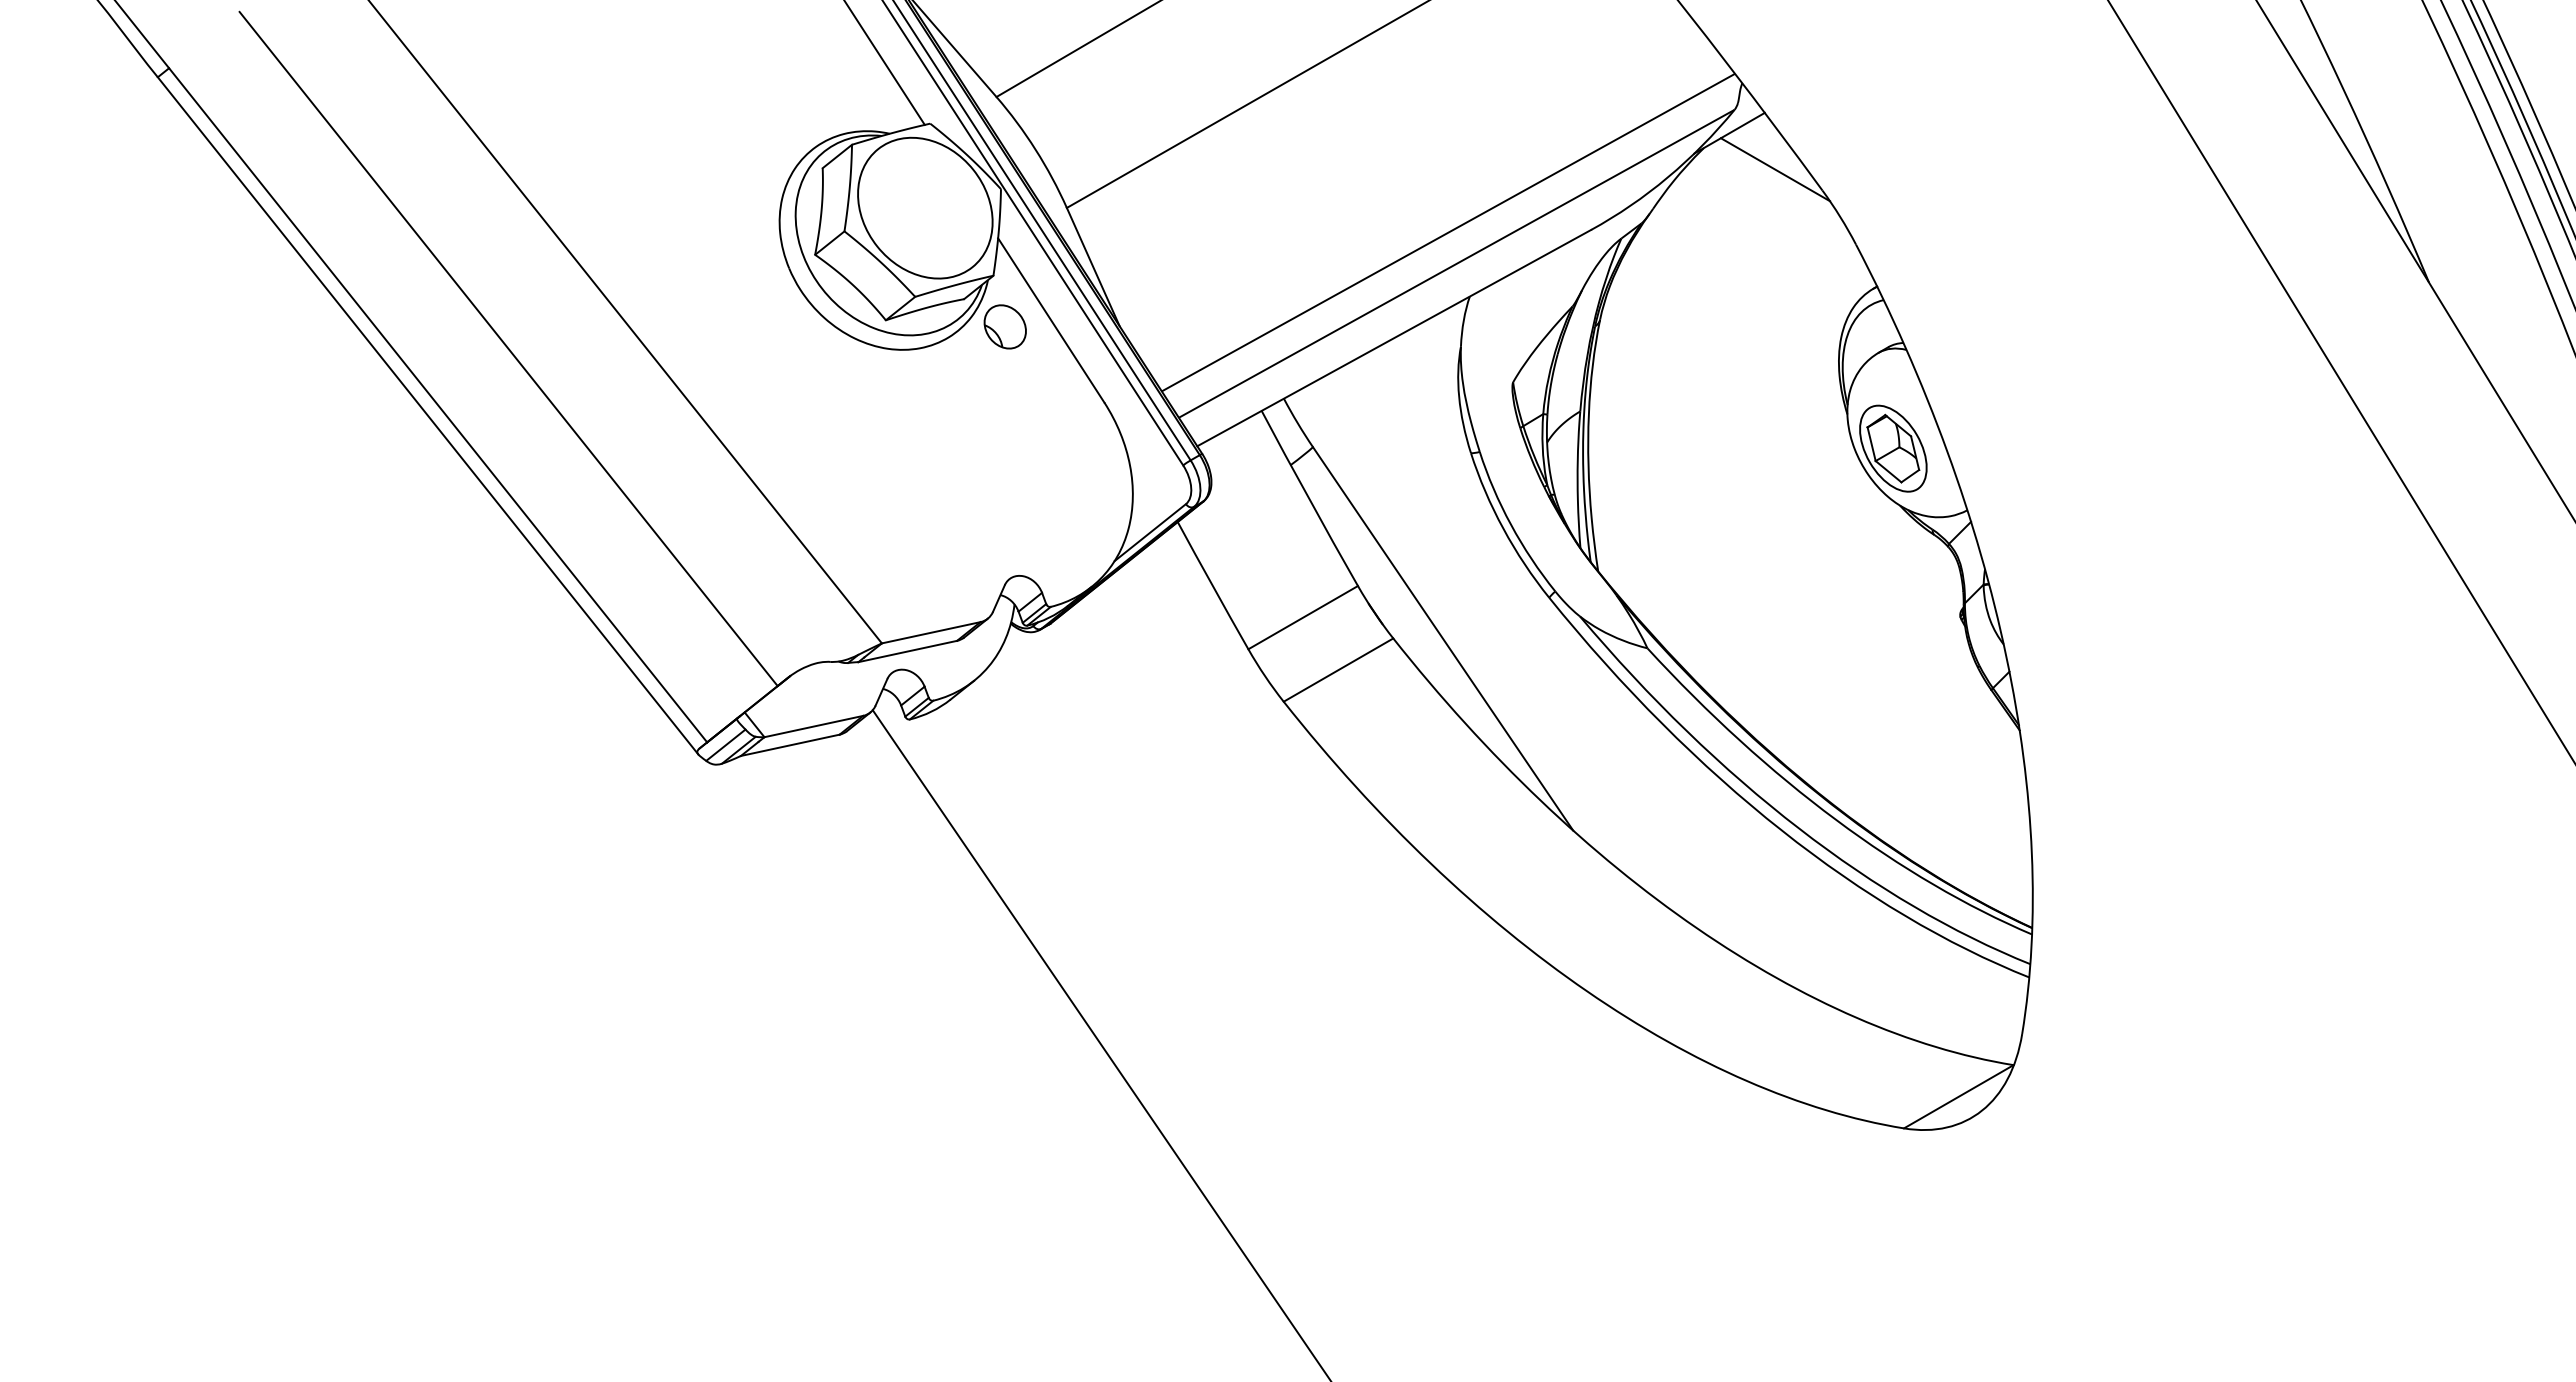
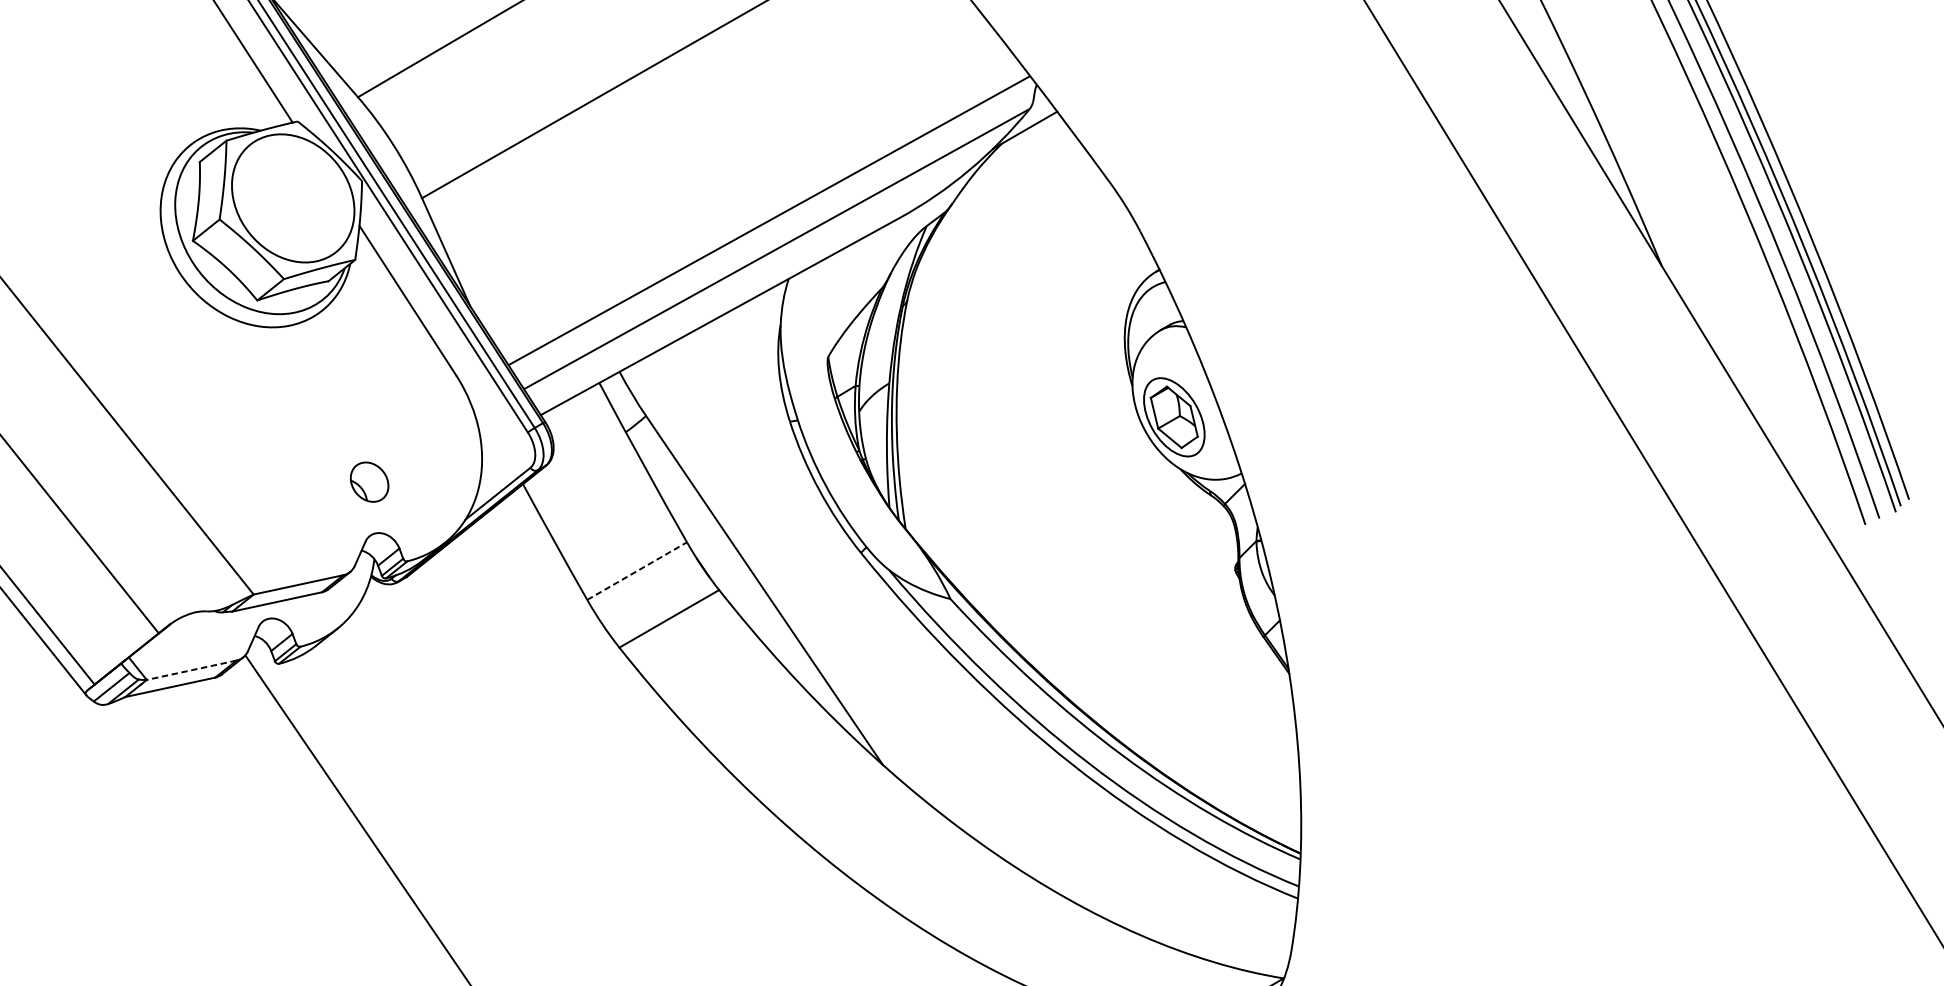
line: (1775, 169) -> (1067, 163), removed
part: (1004, 326) -> (368, 481), moved
line: (1303, 617) -> (637, 570), solid -> dashed
line: (813, 726) -> (191, 670), solid -> dashed

